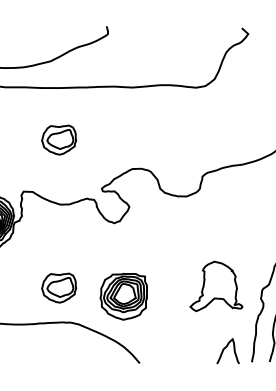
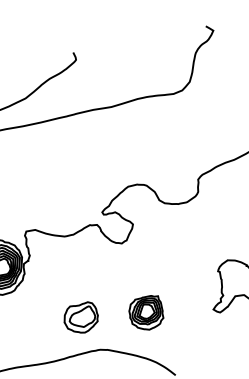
part: (59, 139) -> (50, 173), removed
part: (123, 296) -> (145, 313), size x0.71

